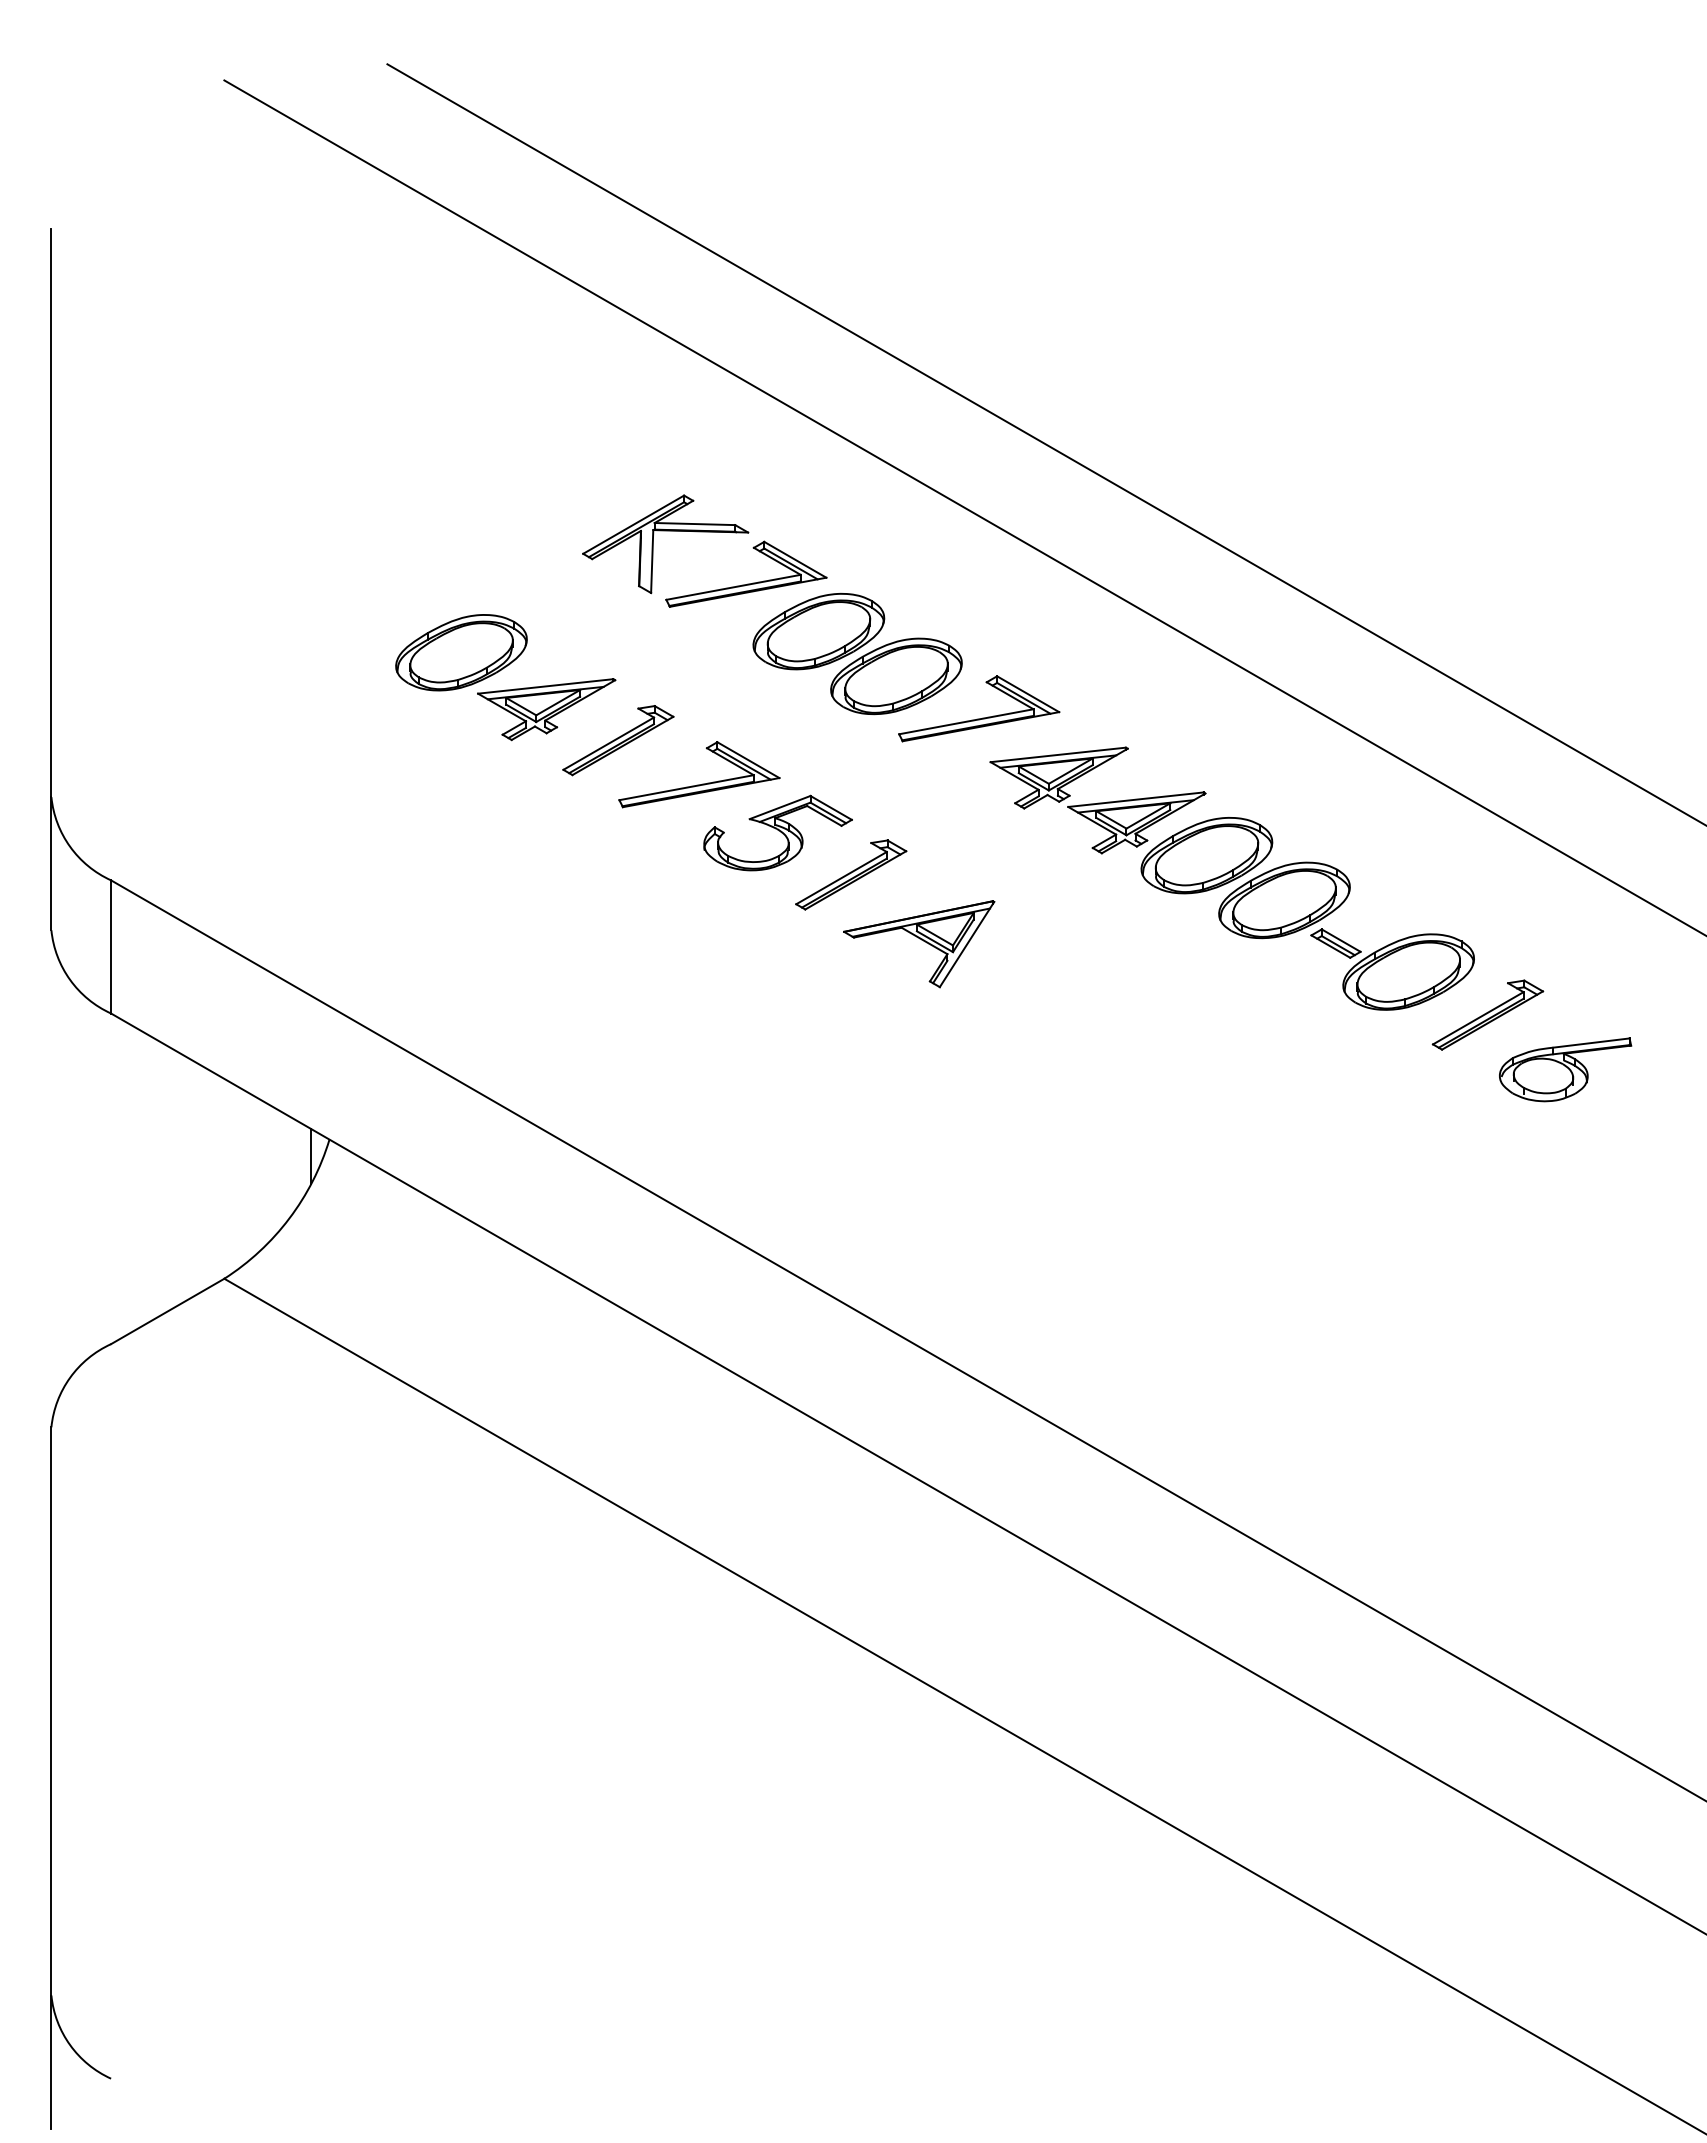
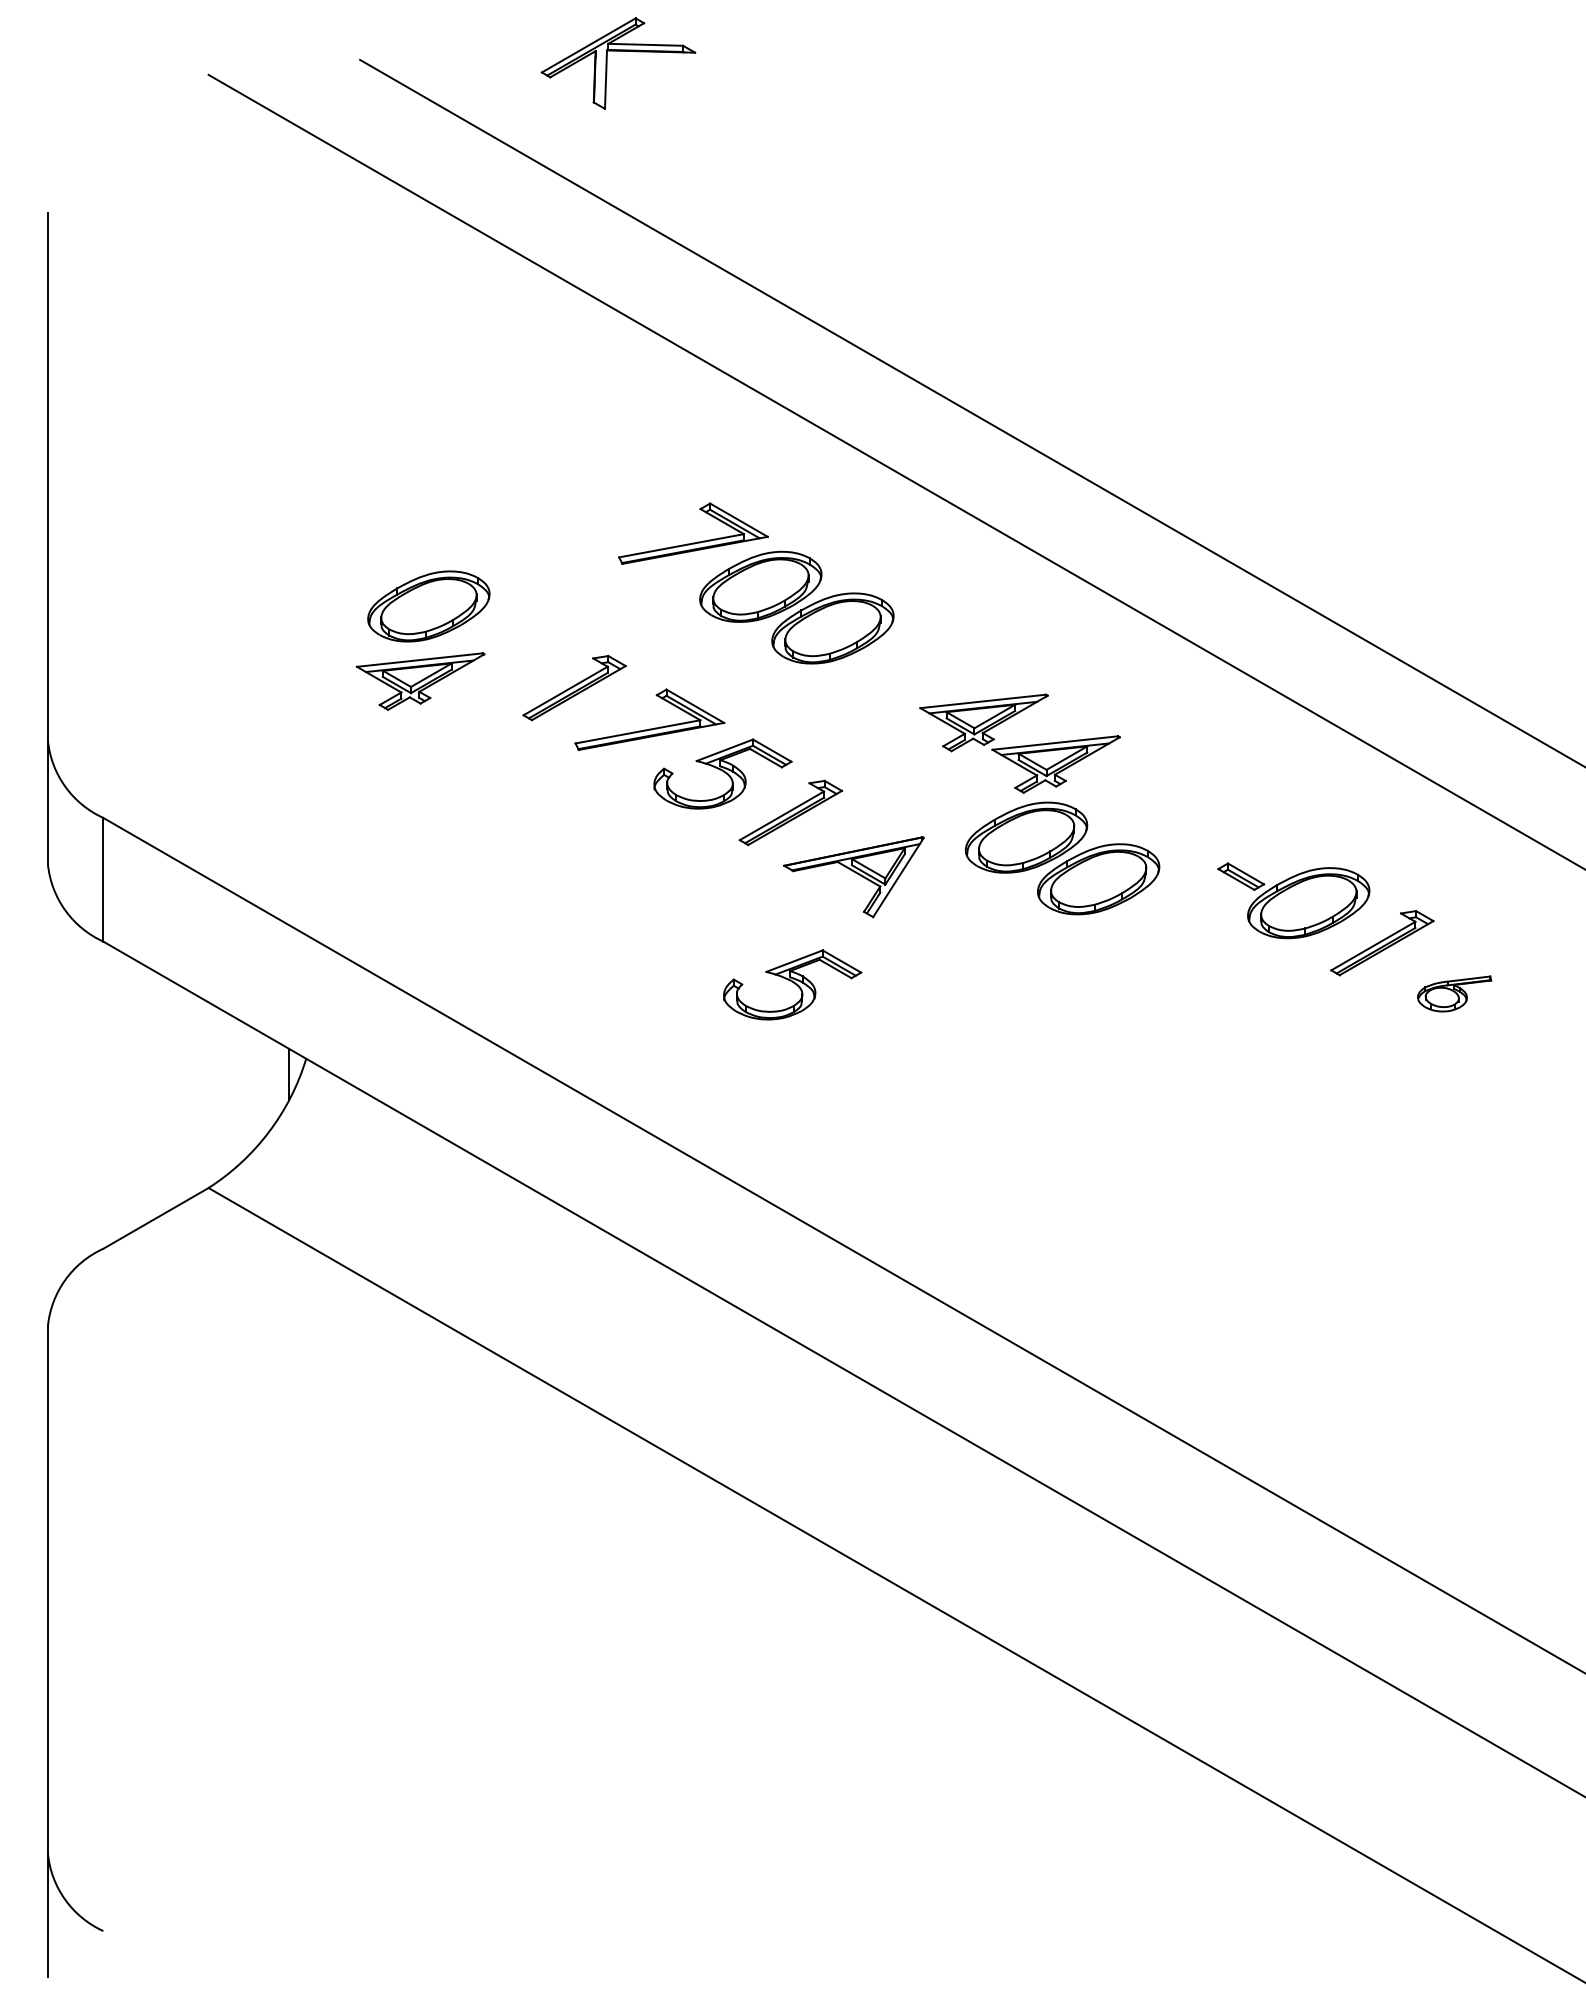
part: (653, 544) -> (607, 63), moved
part: (546, 709) -> (420, 681), moved
part: (982, 717) -> (912, 666), removed
part: (1245, 878) -> (1062, 858), moved
part: (852, 1059) -> (792, 984), added
part: (1565, 1069) -> (1454, 993), size x0.6

